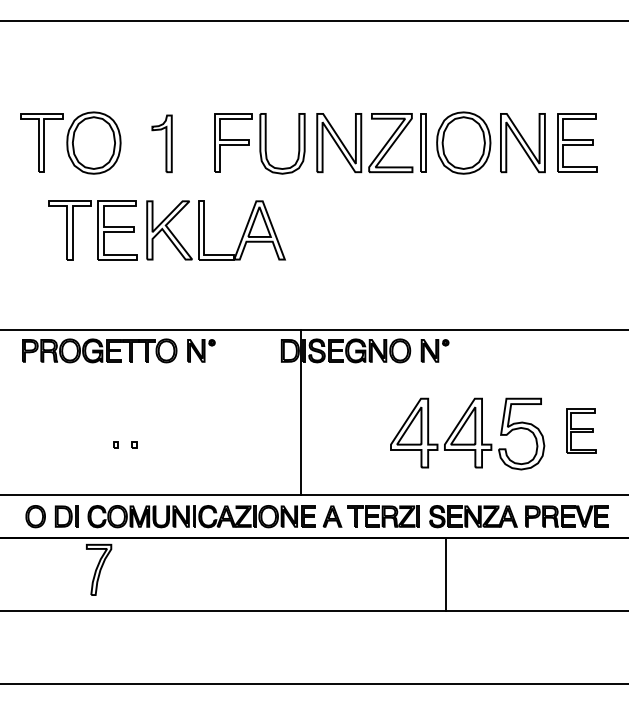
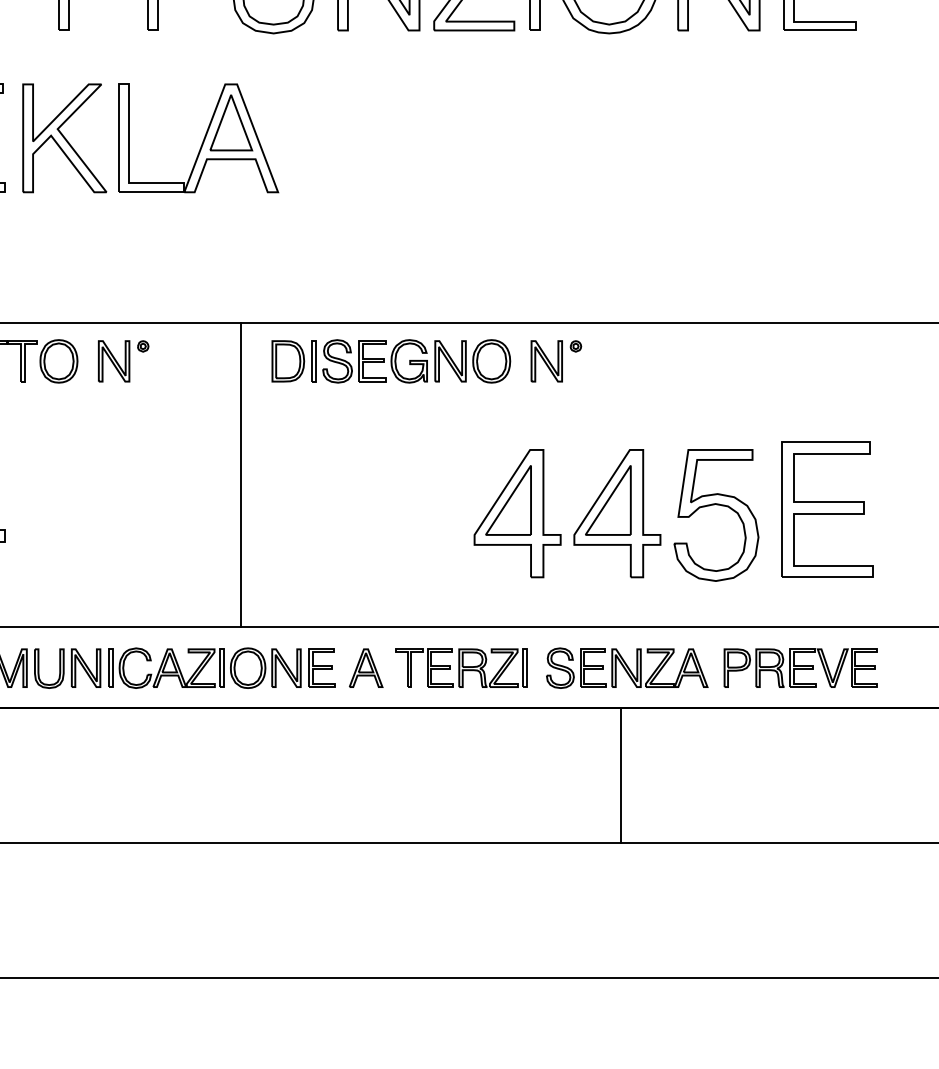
line: (300, 411) -> (240, 473), moved
part: (581, 431) -> (827, 510), size x1.67
line: (446, 574) -> (621, 775), moved

